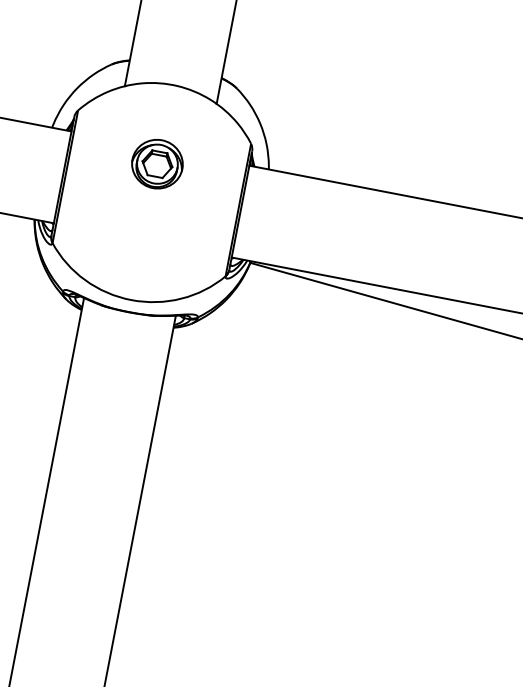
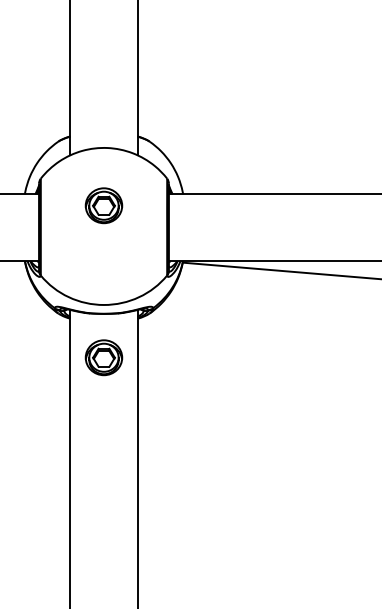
part: (116, 371) -> (103, 357), added

